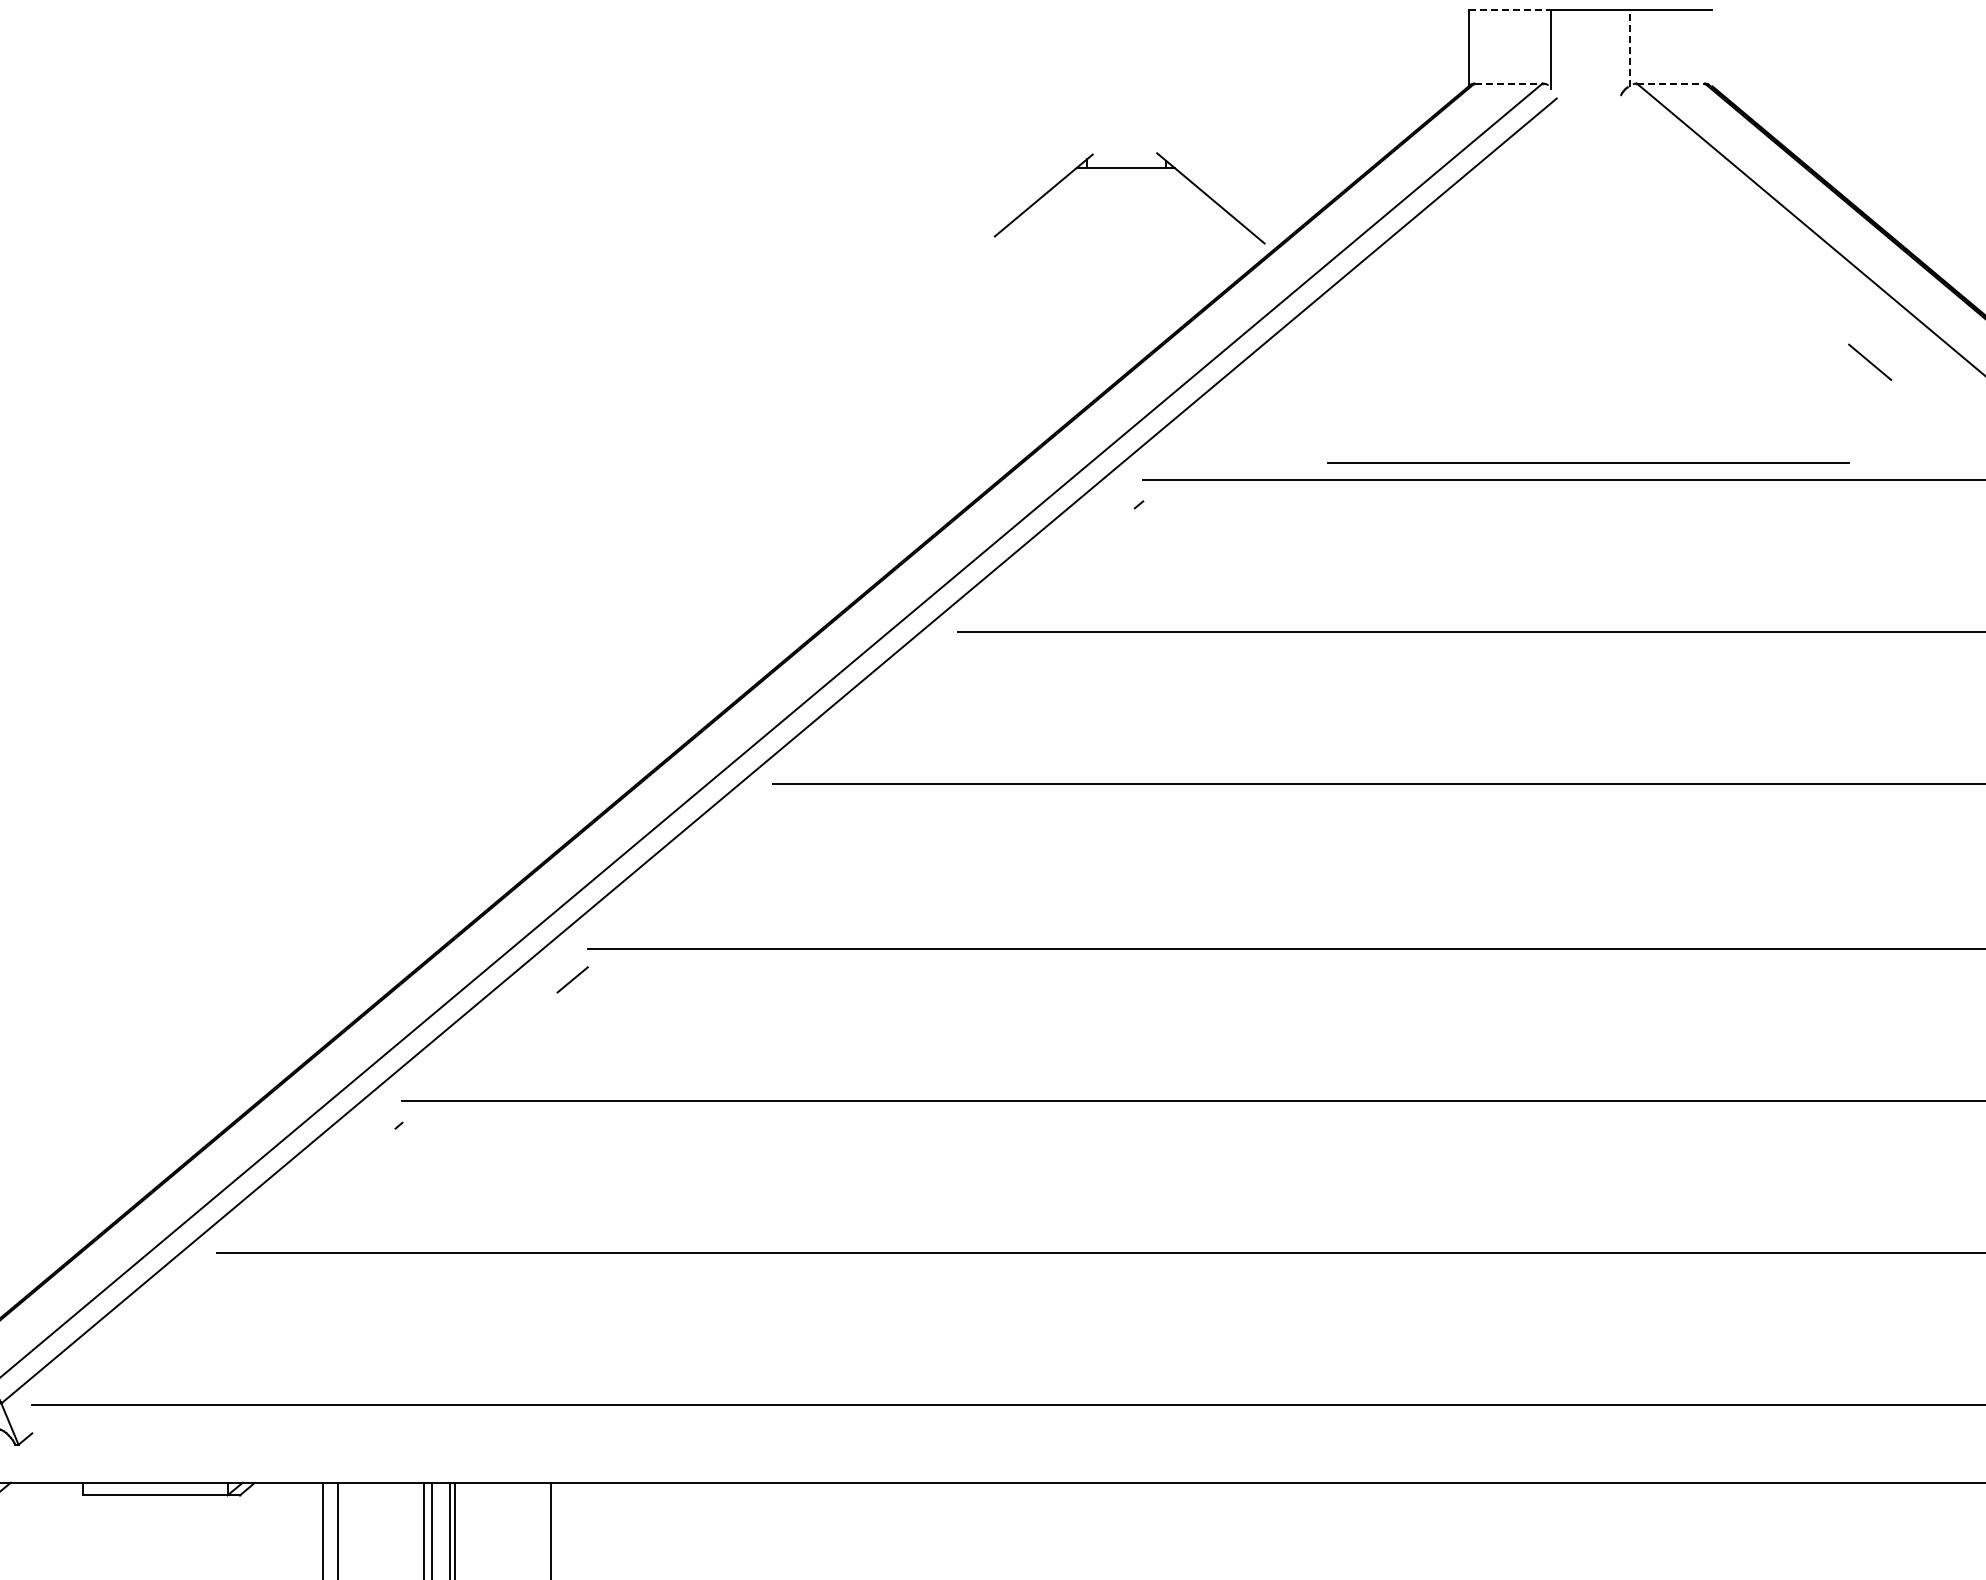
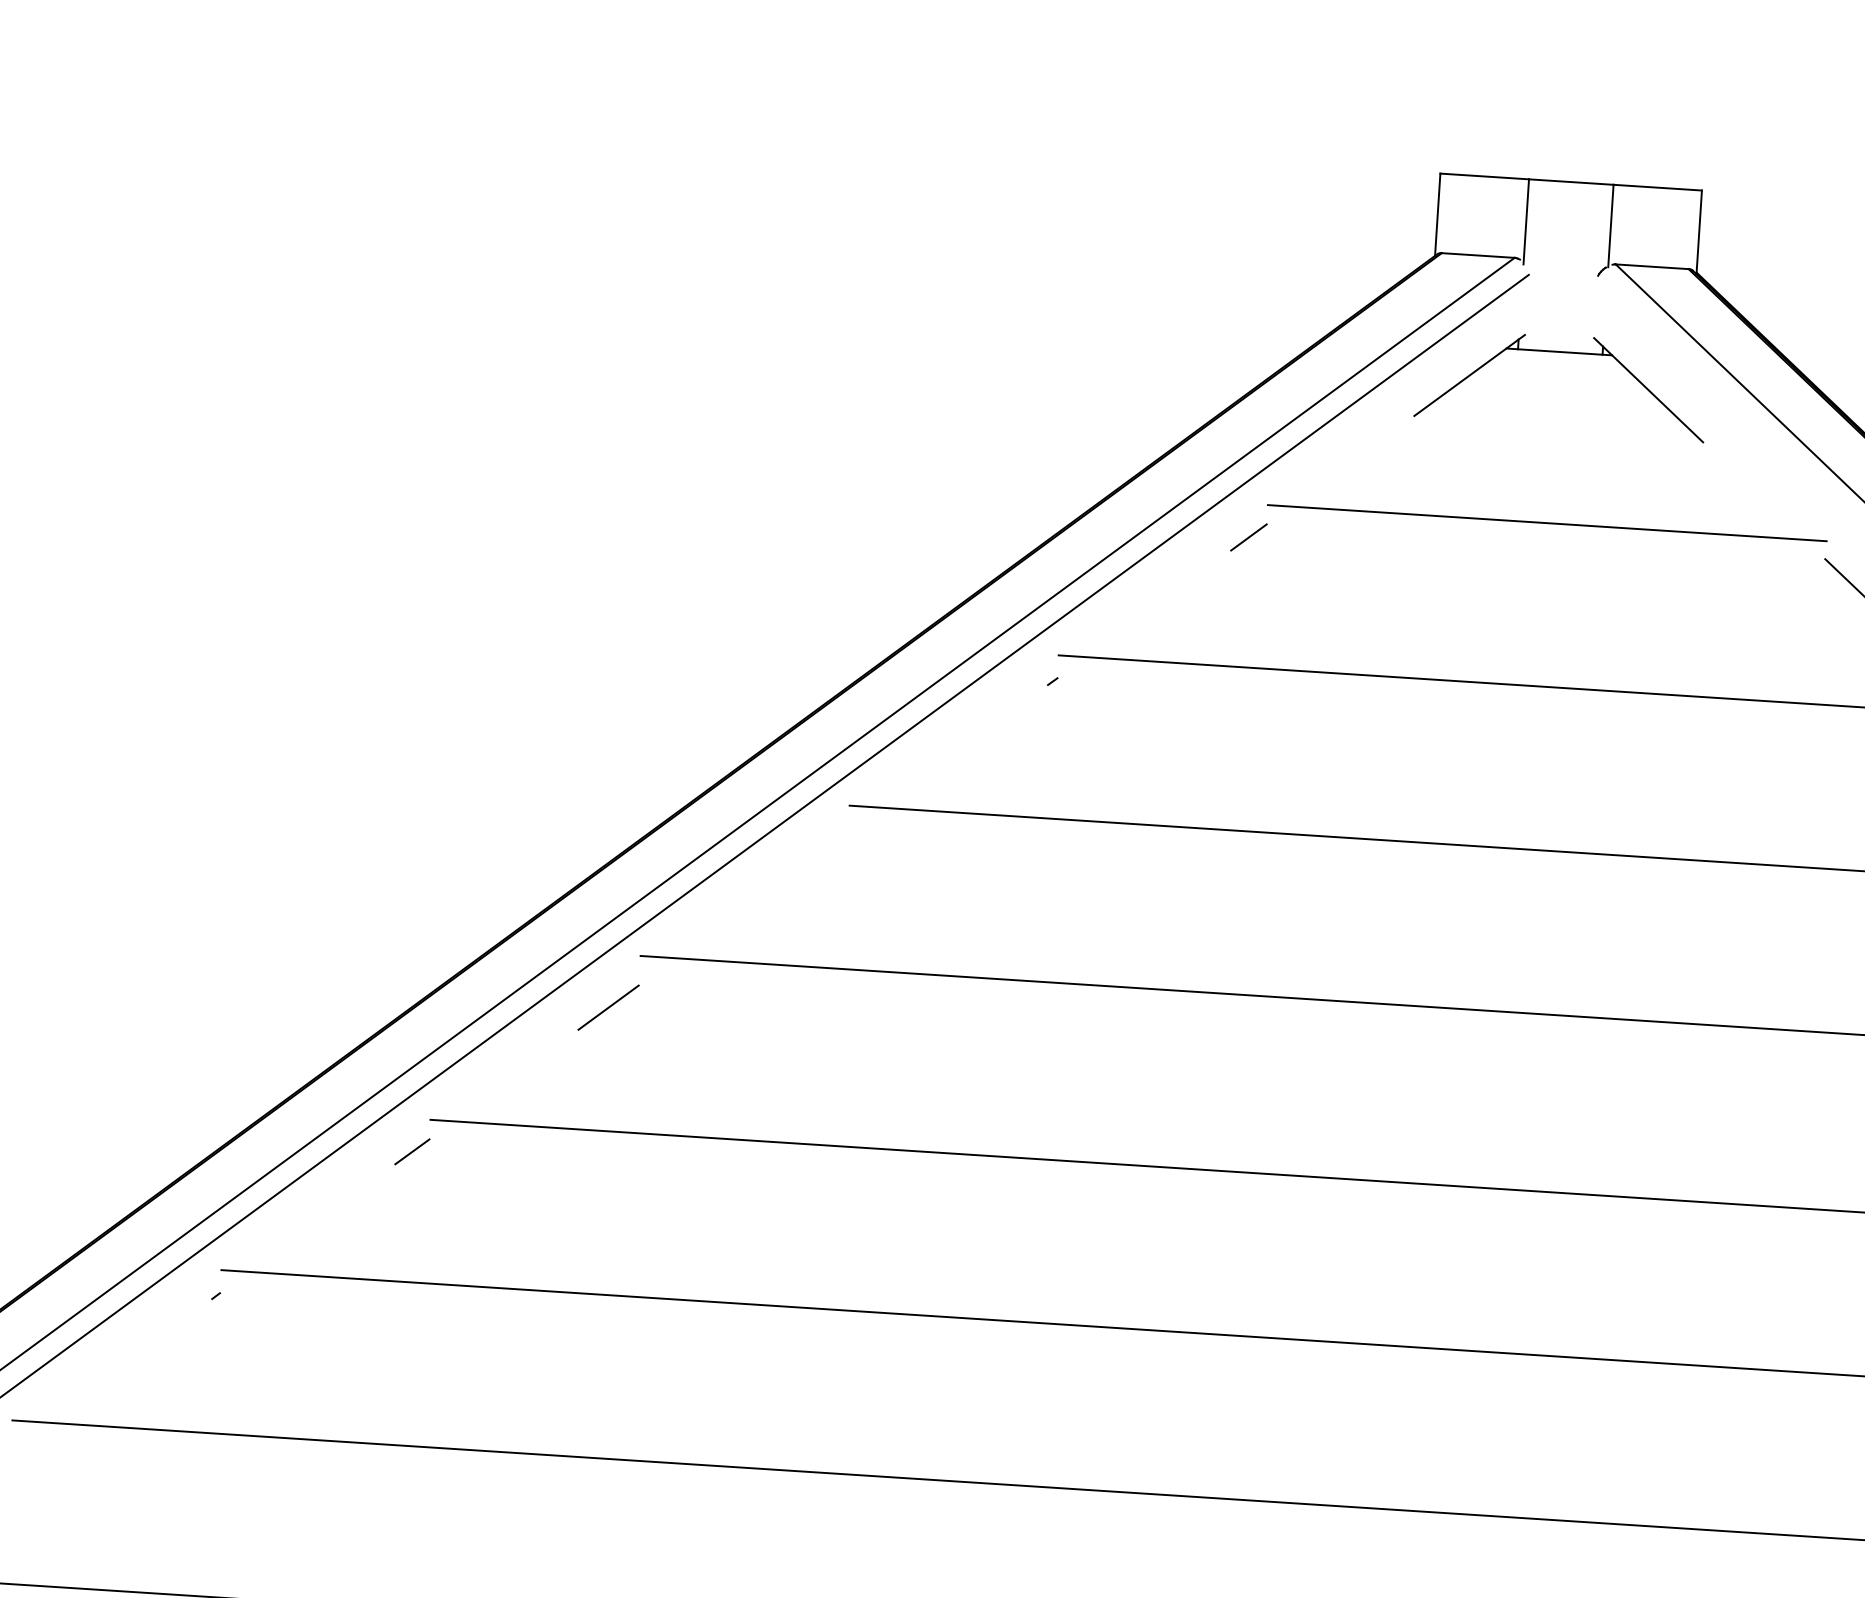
line: (1510, 9) -> (1485, 176), dashed -> solid
line: (1630, 47) -> (1611, 225), dashed -> solid
line: (1712, 48) -> (1699, 232), added
line: (1508, 83) -> (1478, 255), dashed -> solid
line: (1670, 83) -> (1651, 266), dashed -> solid
part: (1129, 168) -> (1563, 352), moved
line: (1312, 358) -> (1248, 536), added
line: (1588, 462) -> (1546, 522), moved
line: (745, 834) -> (607, 1007), added

